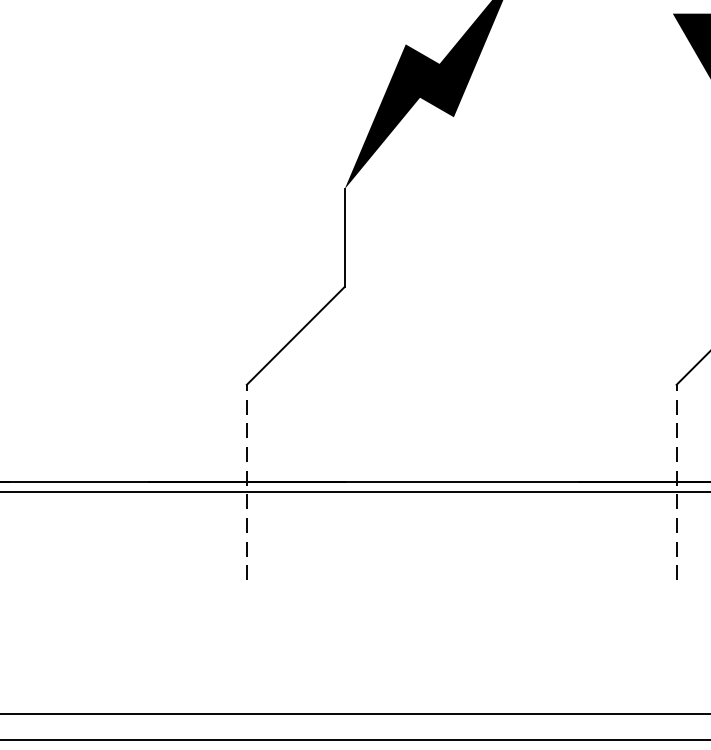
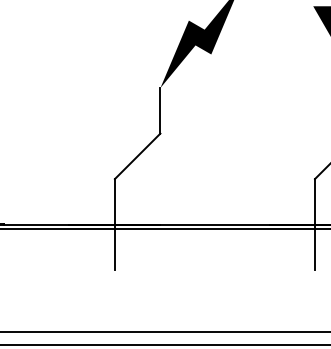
line: (245, 482) -> (114, 224), dashed -> solid
line: (677, 482) -> (315, 224), dashed -> solid

